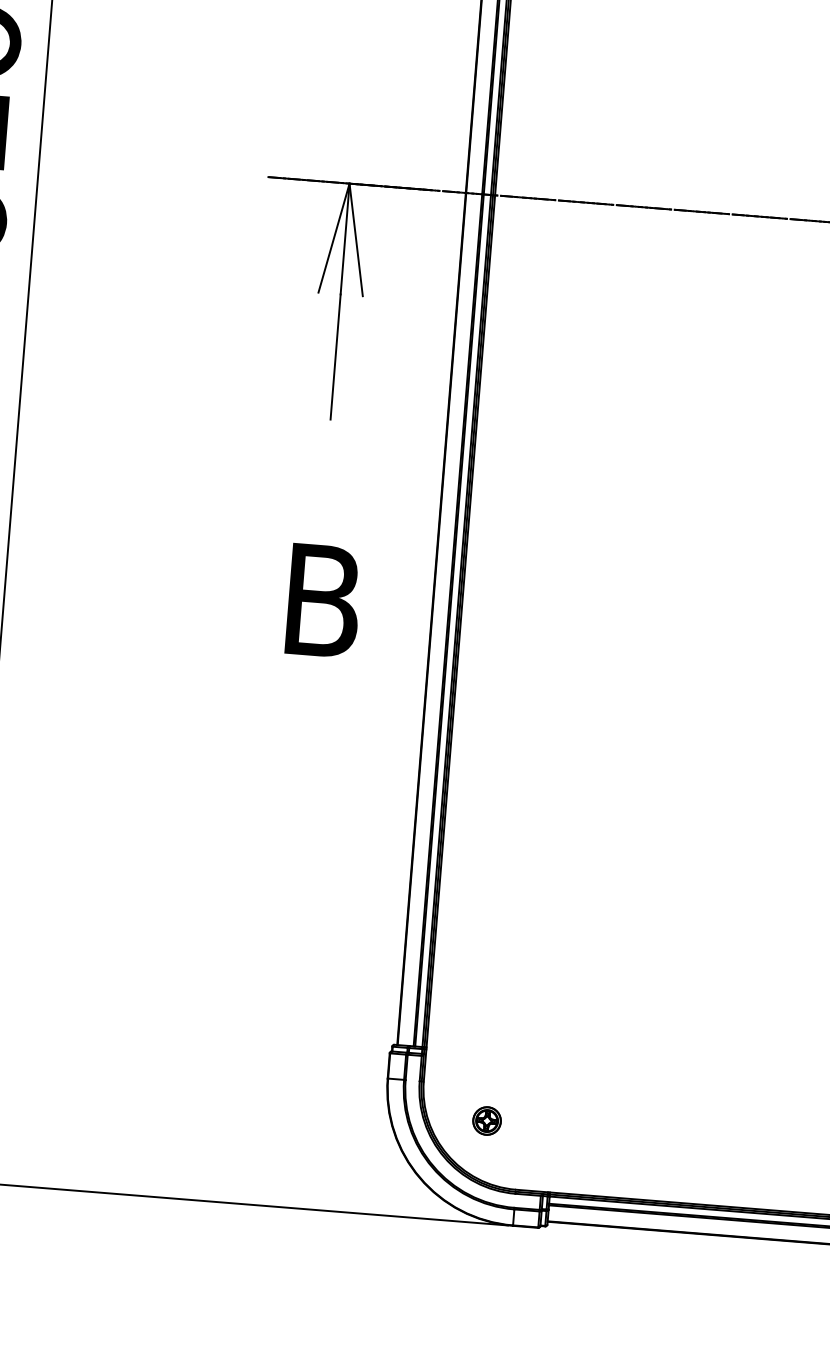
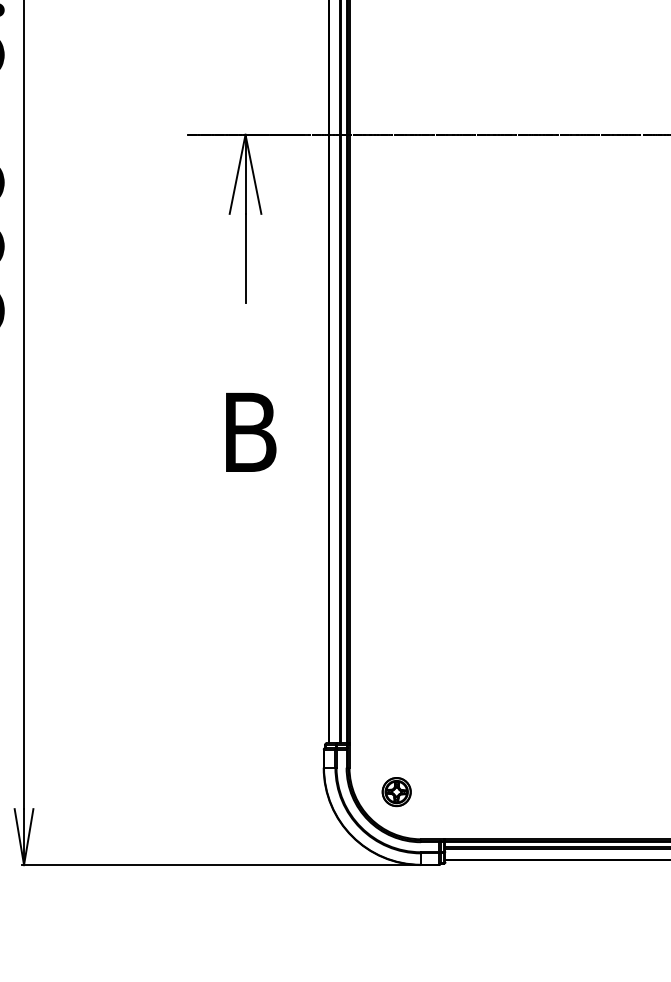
part: (486, 1121) -> (396, 792), size x1.43

